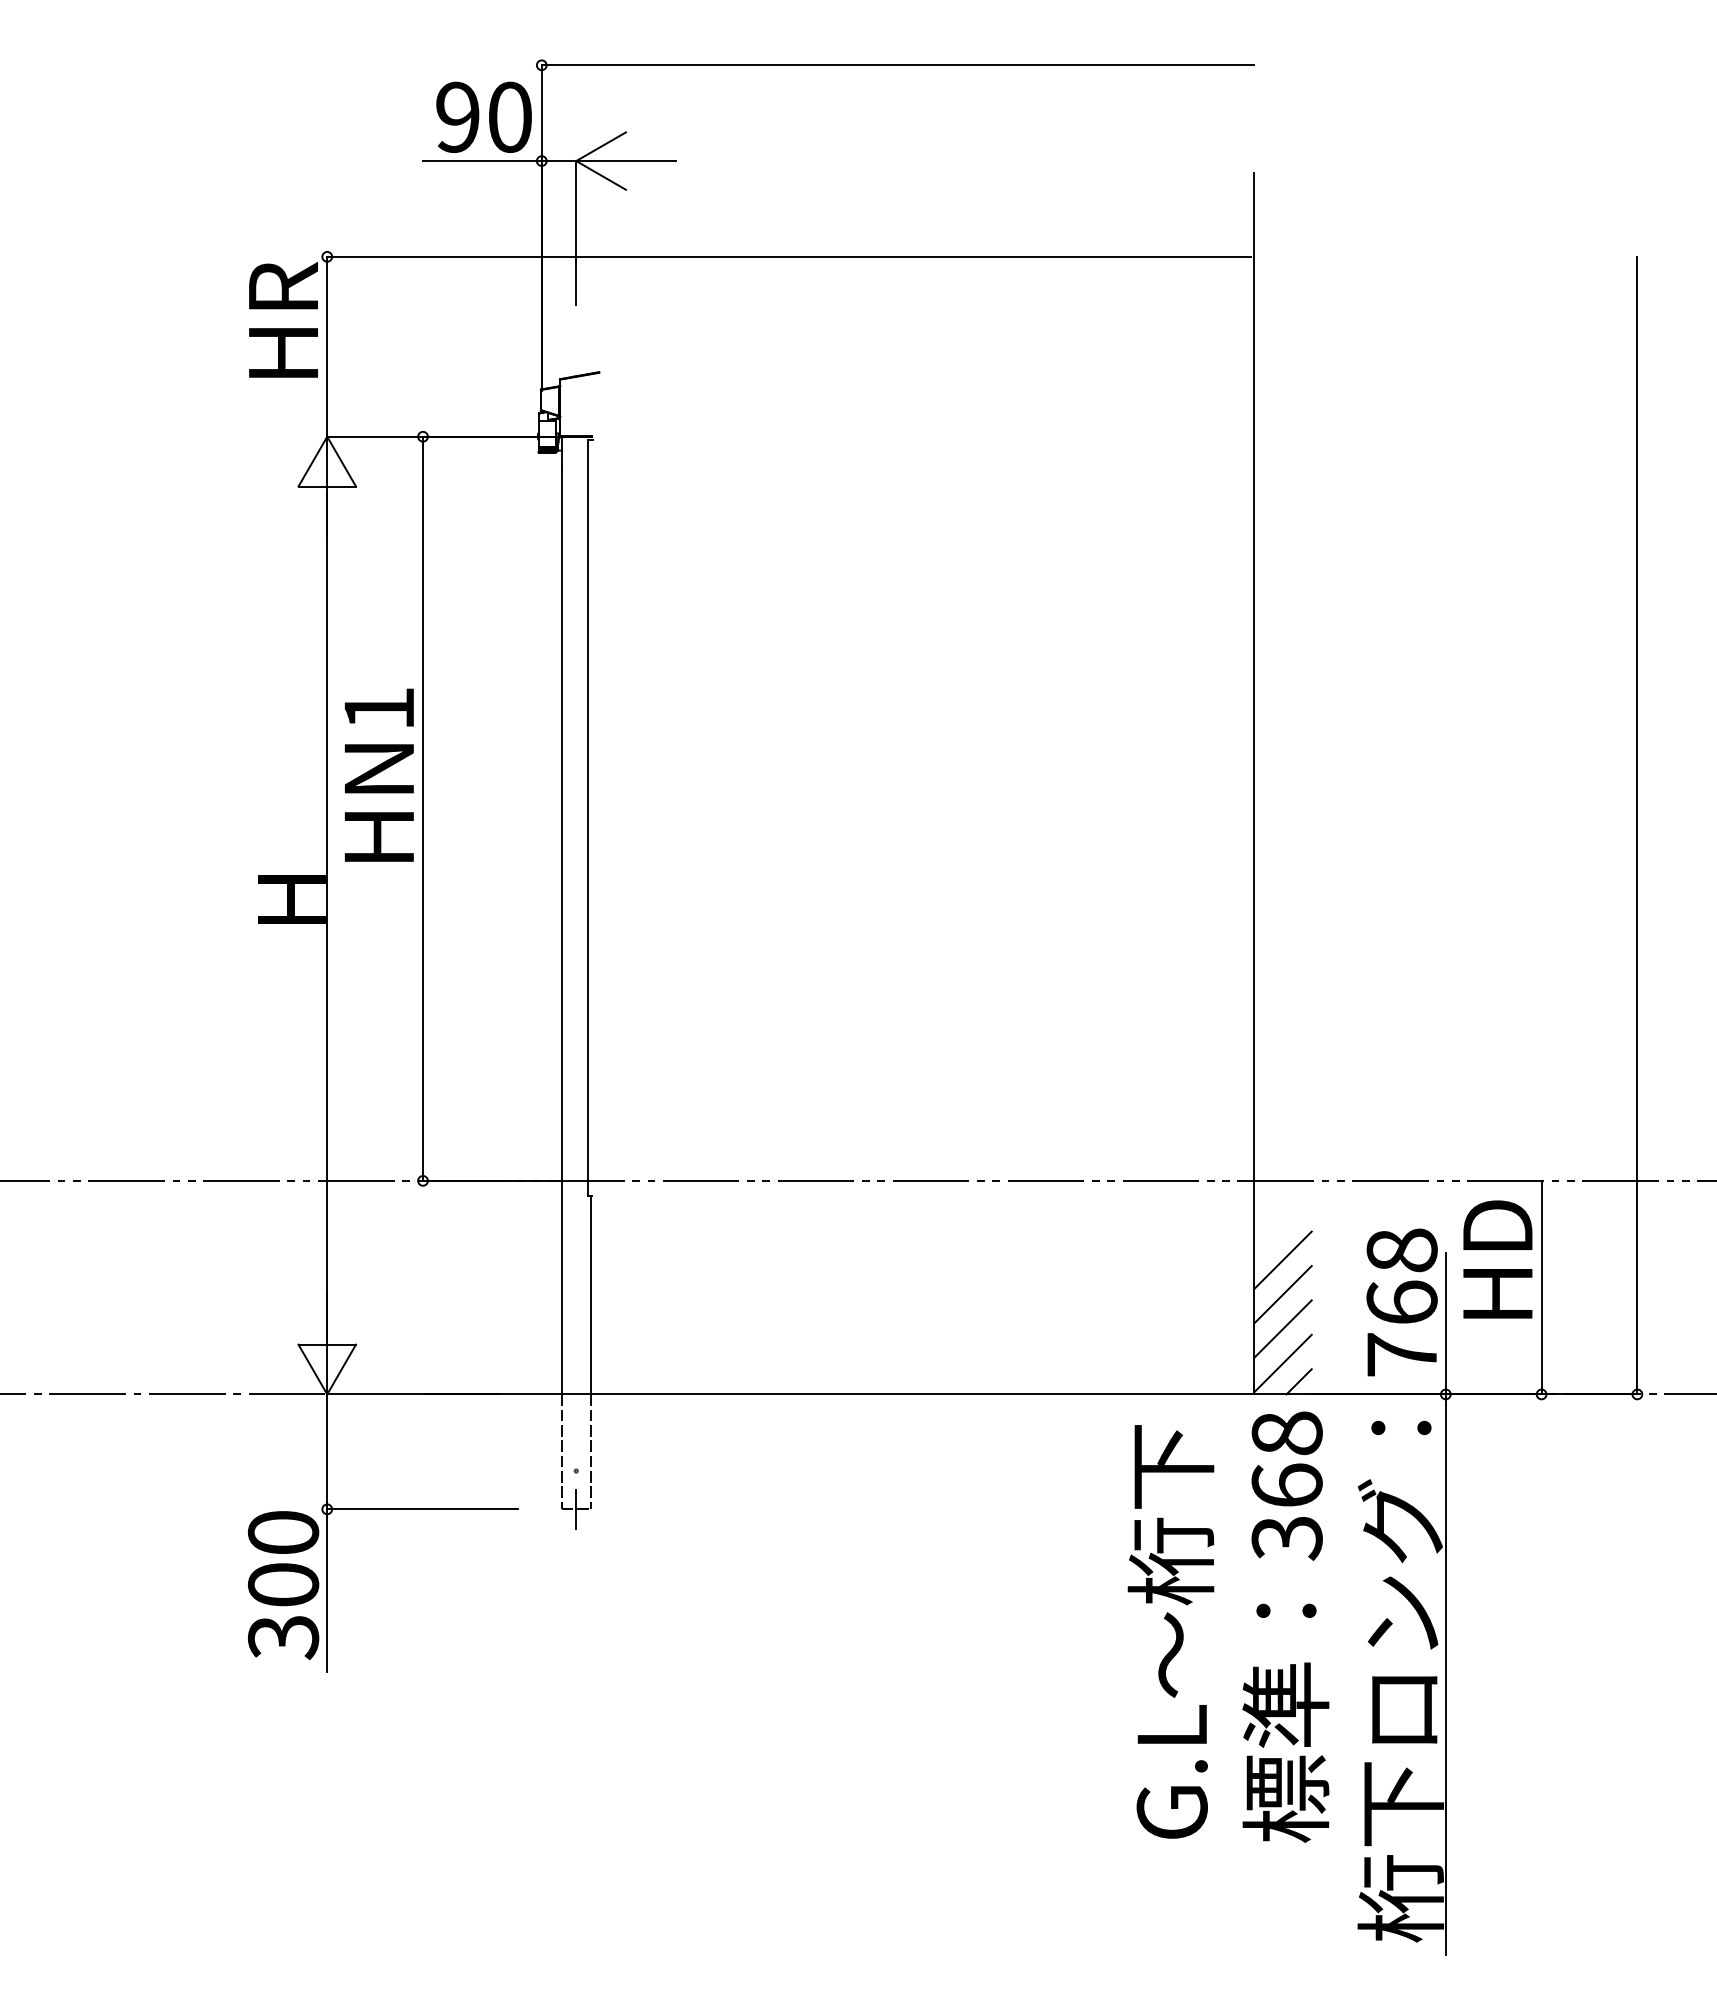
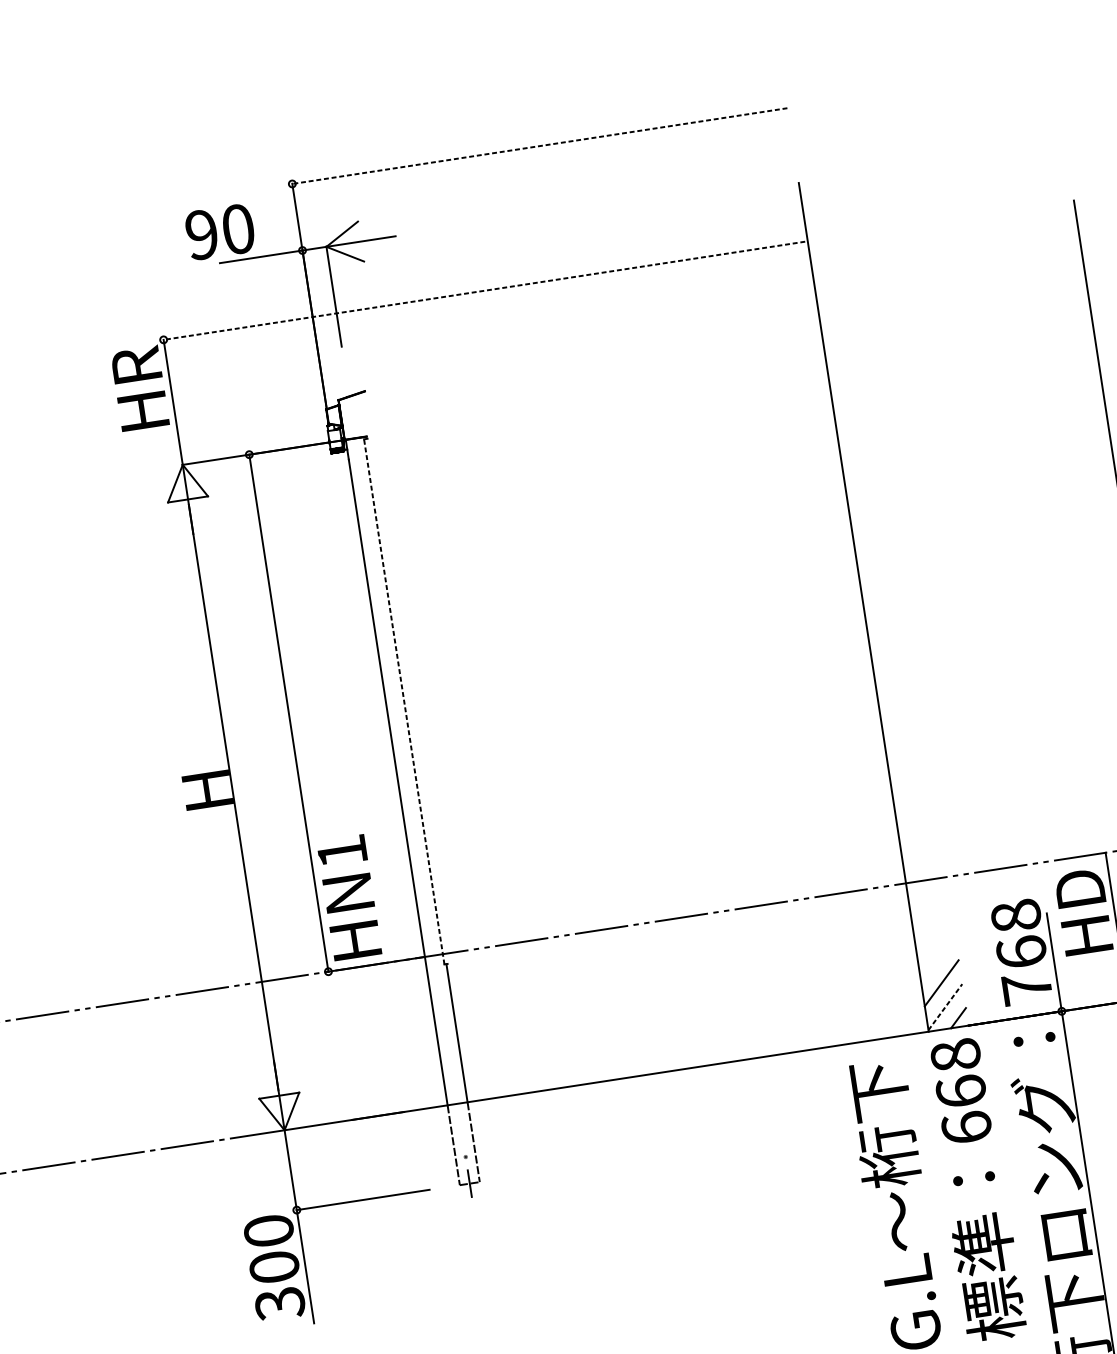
line: (897, 65) -> (539, 146), solid -> dashed
text: (483, 116) -> (219, 231), moved
line: (788, 256) -> (484, 290), solid -> dashed
text: (379, 774) -> (349, 897), moved
line: (587, 817) -> (404, 701), solid -> dashed
line: (1282, 1260) -> (934, 935), removed
line: (1282, 1294) -> (937, 959), removed
line: (1283, 1363) -> (945, 1007), solid -> dashed
text: (1286, 1537) -> (966, 1127), 368 -> 668

